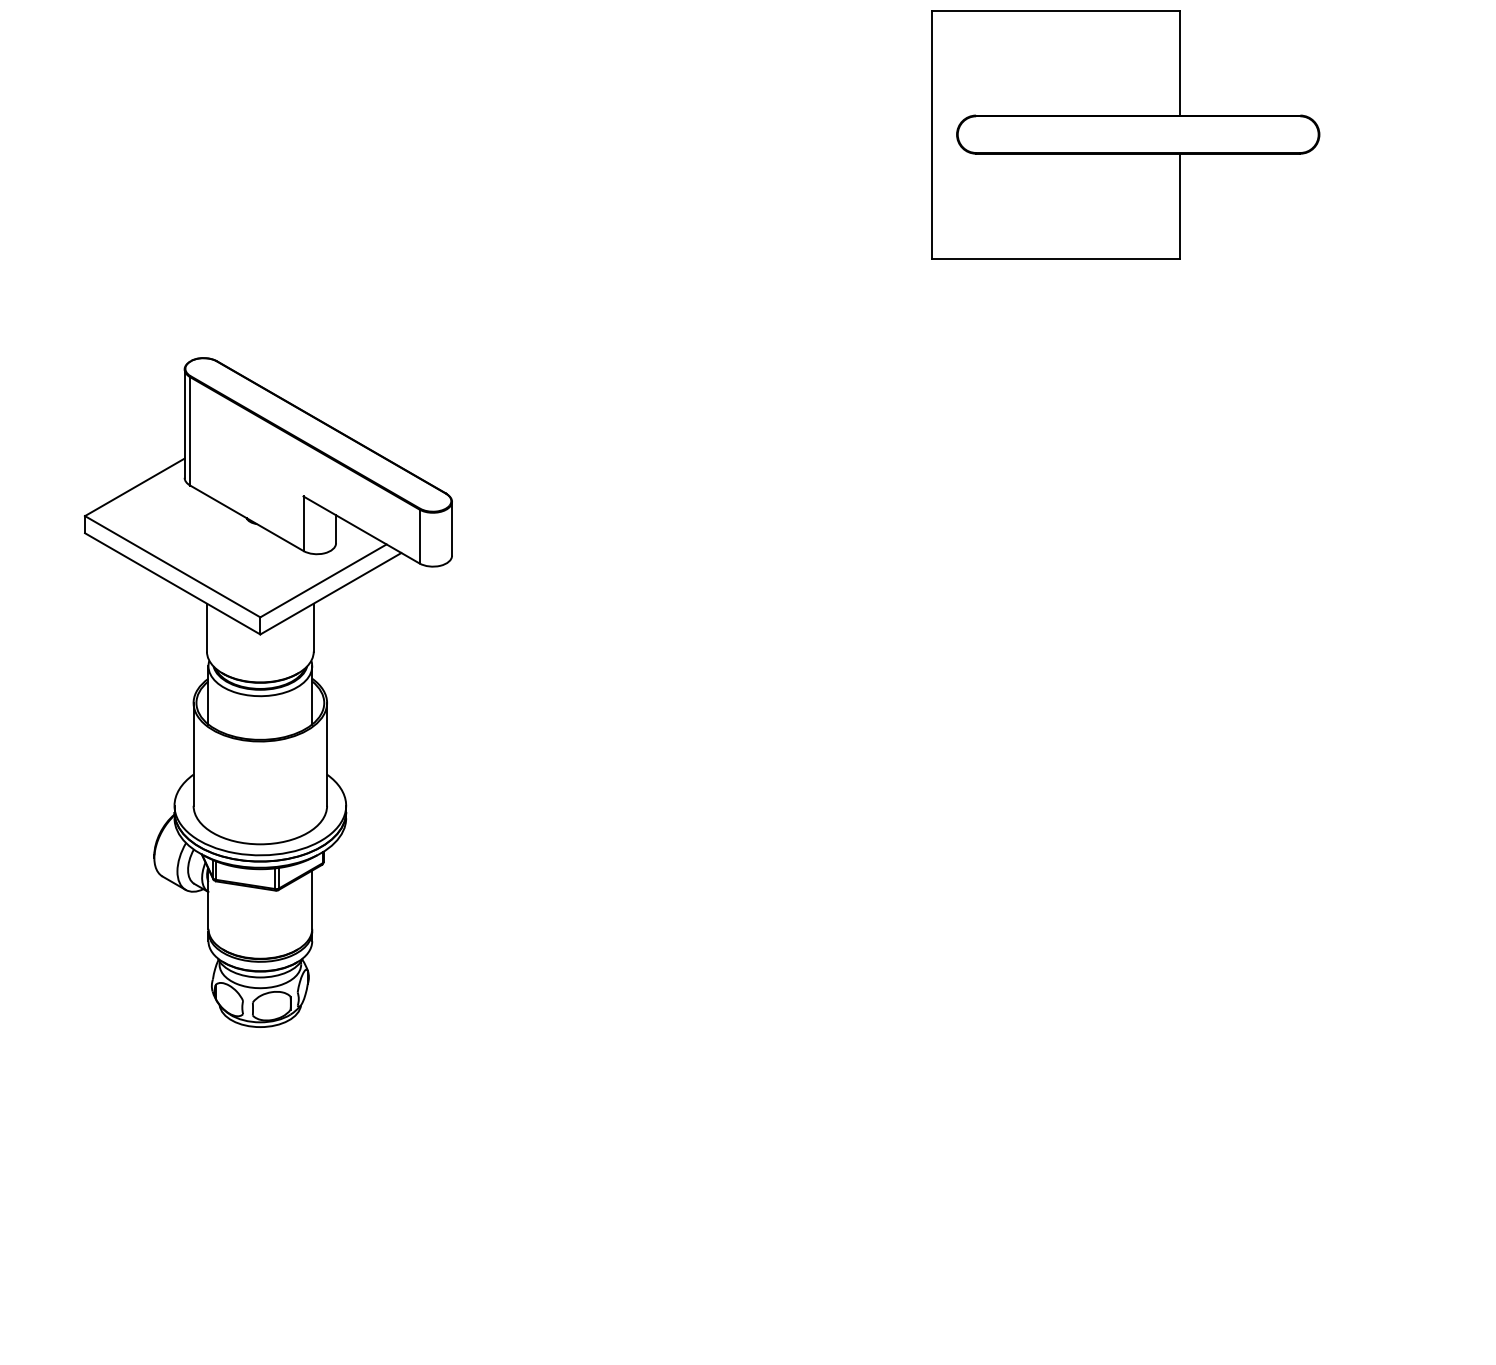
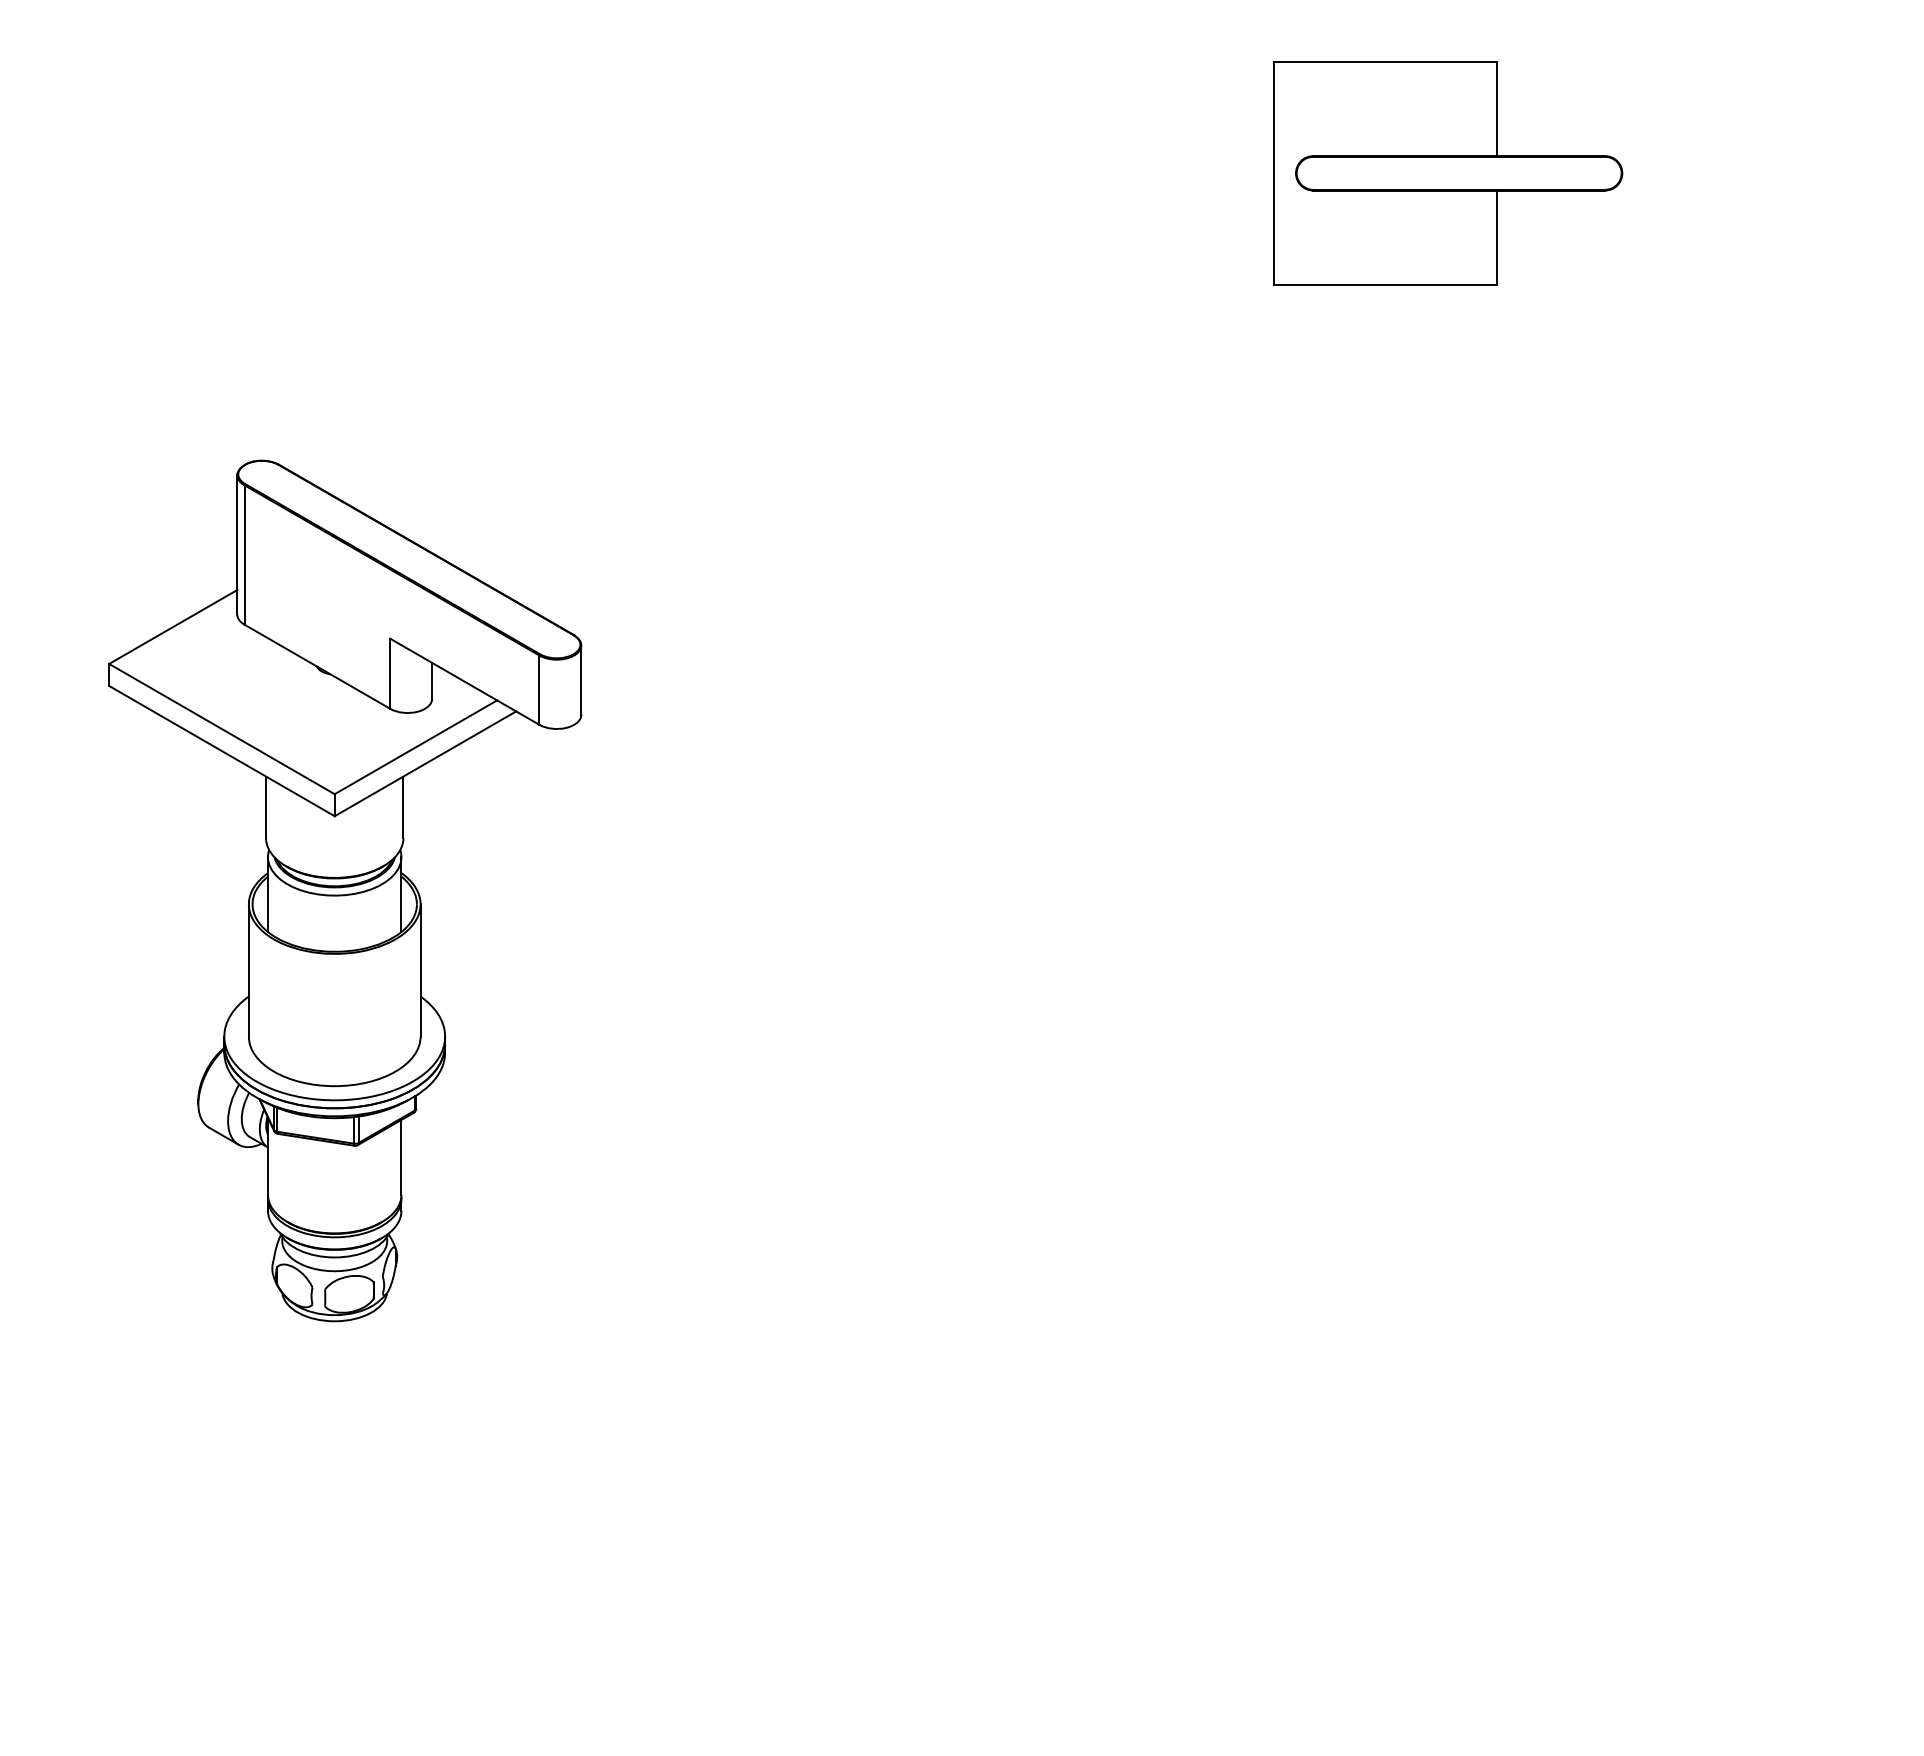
part: (1125, 134) -> (1447, 173), size x0.7

